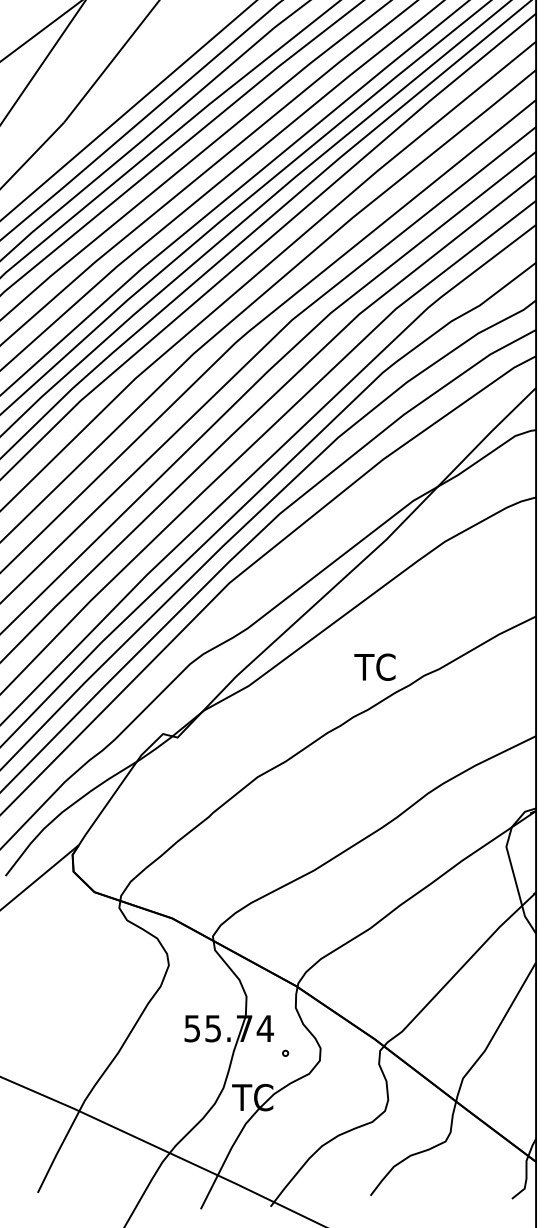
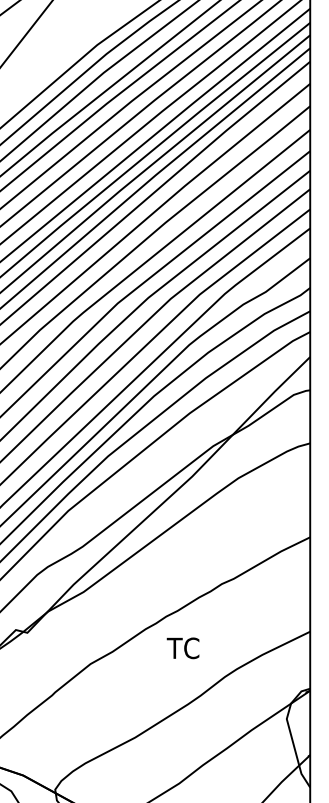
text: (374, 666) -> (182, 647), moved

